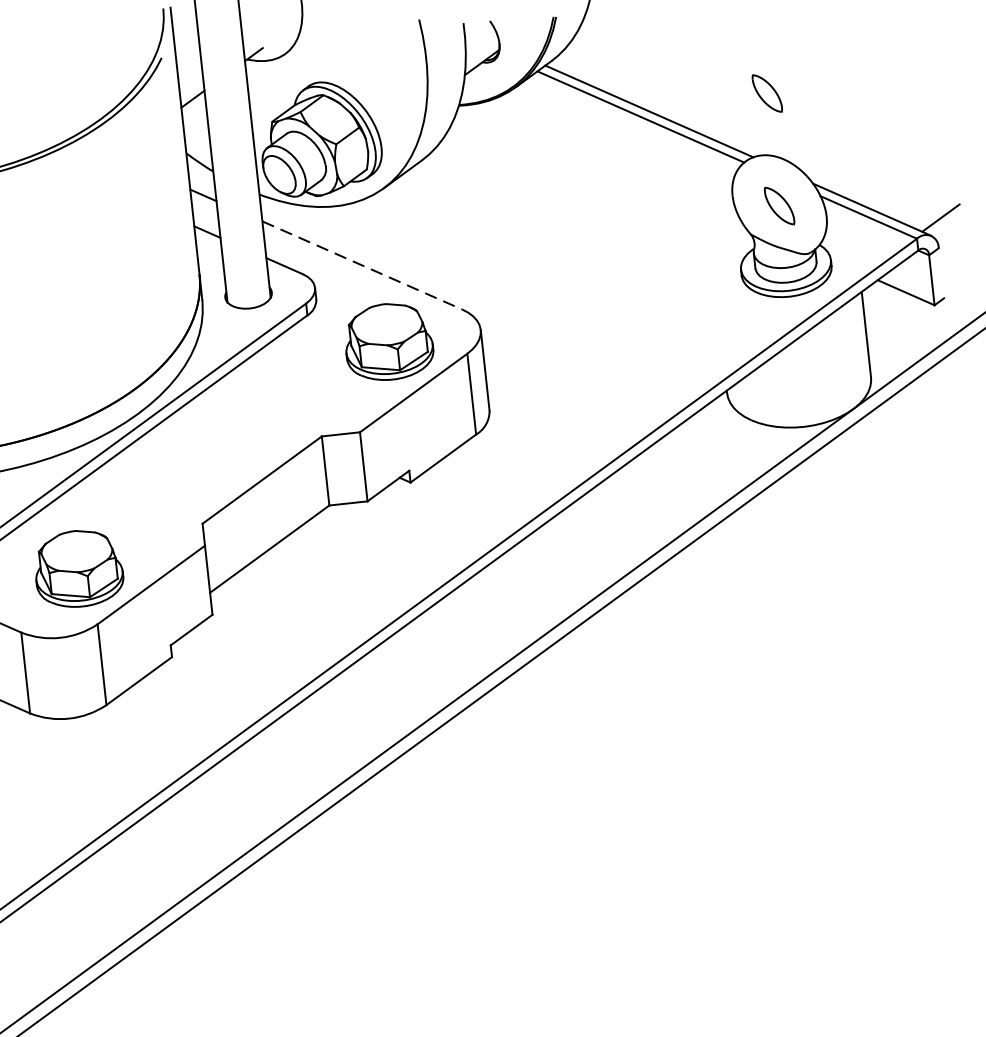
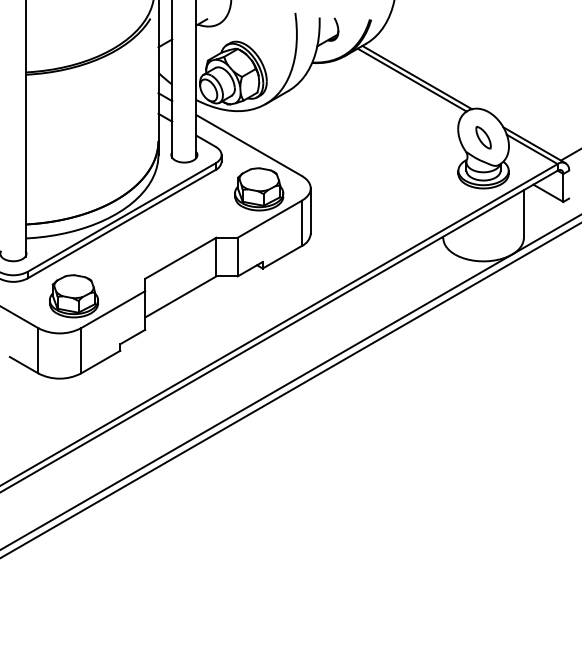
part: (767, 93) -> (483, 74), removed
line: (362, 265) -> (249, 145), dashed -> solid

